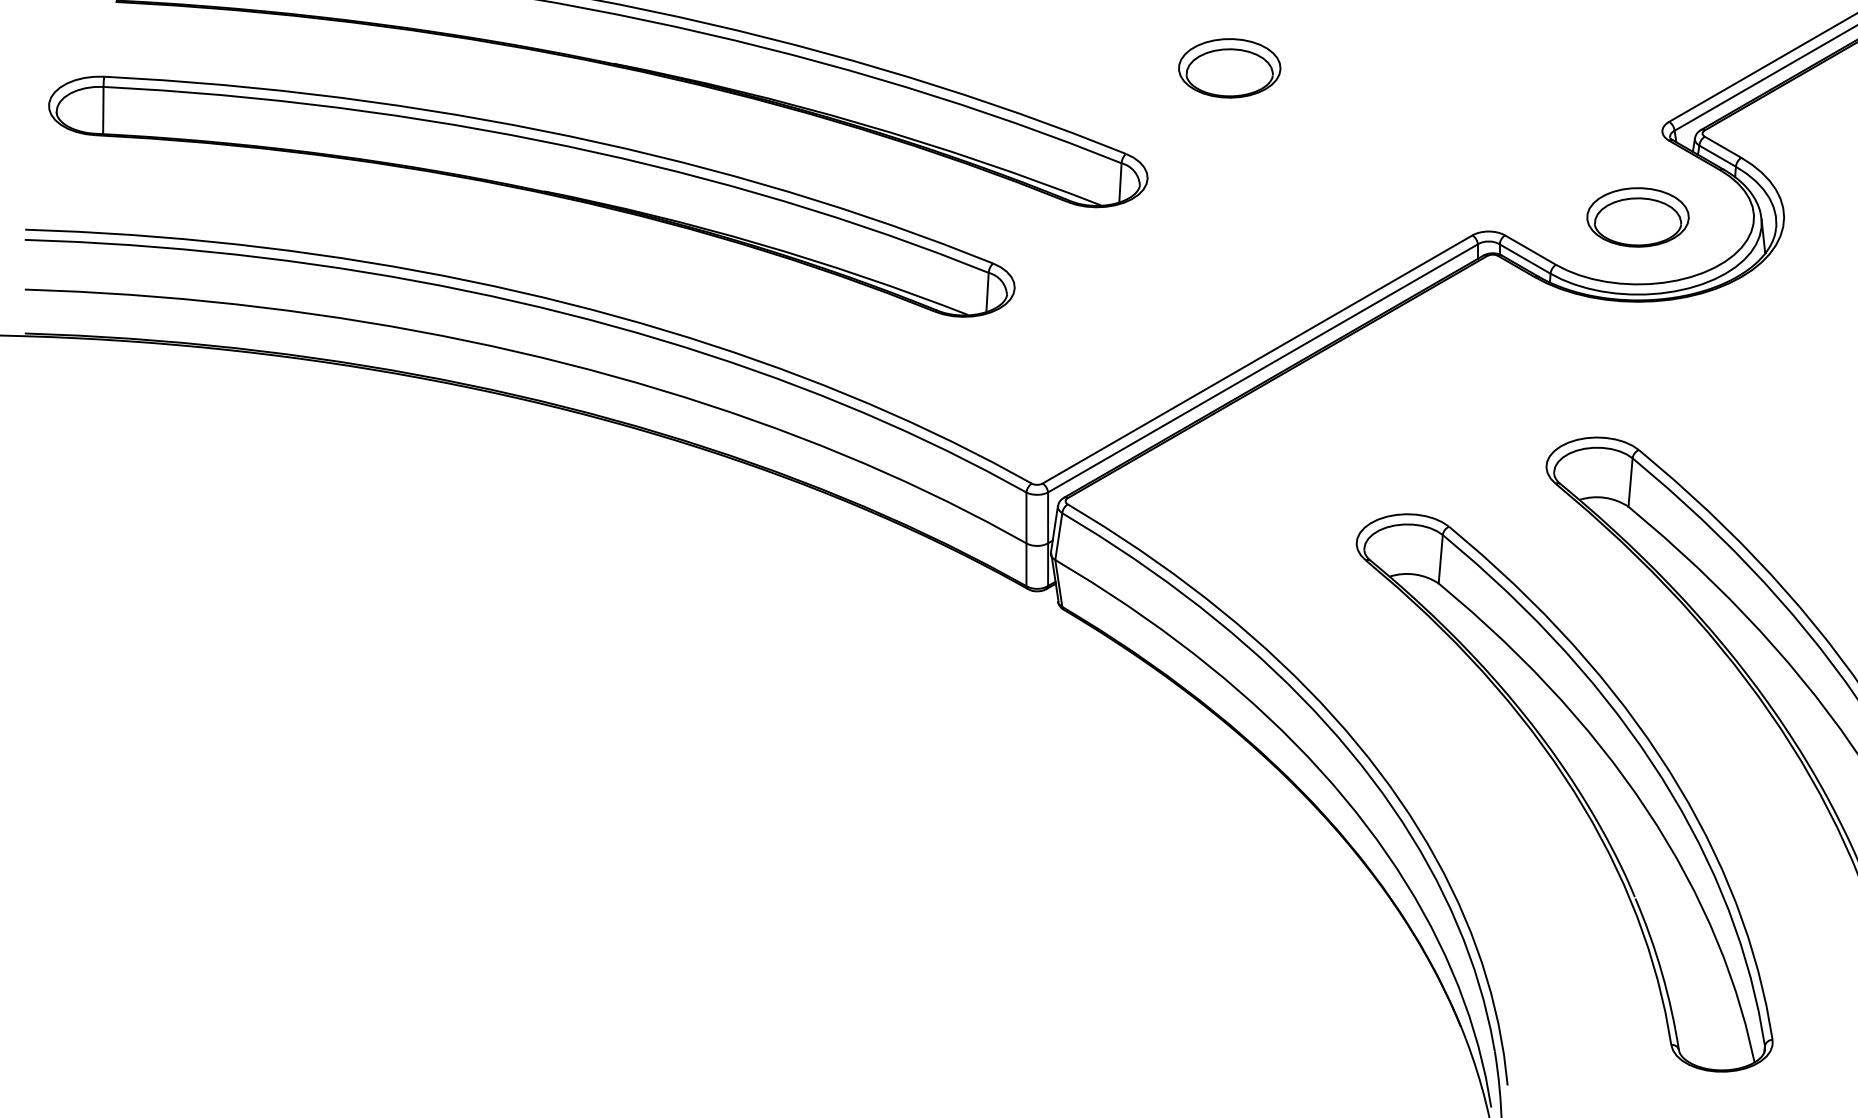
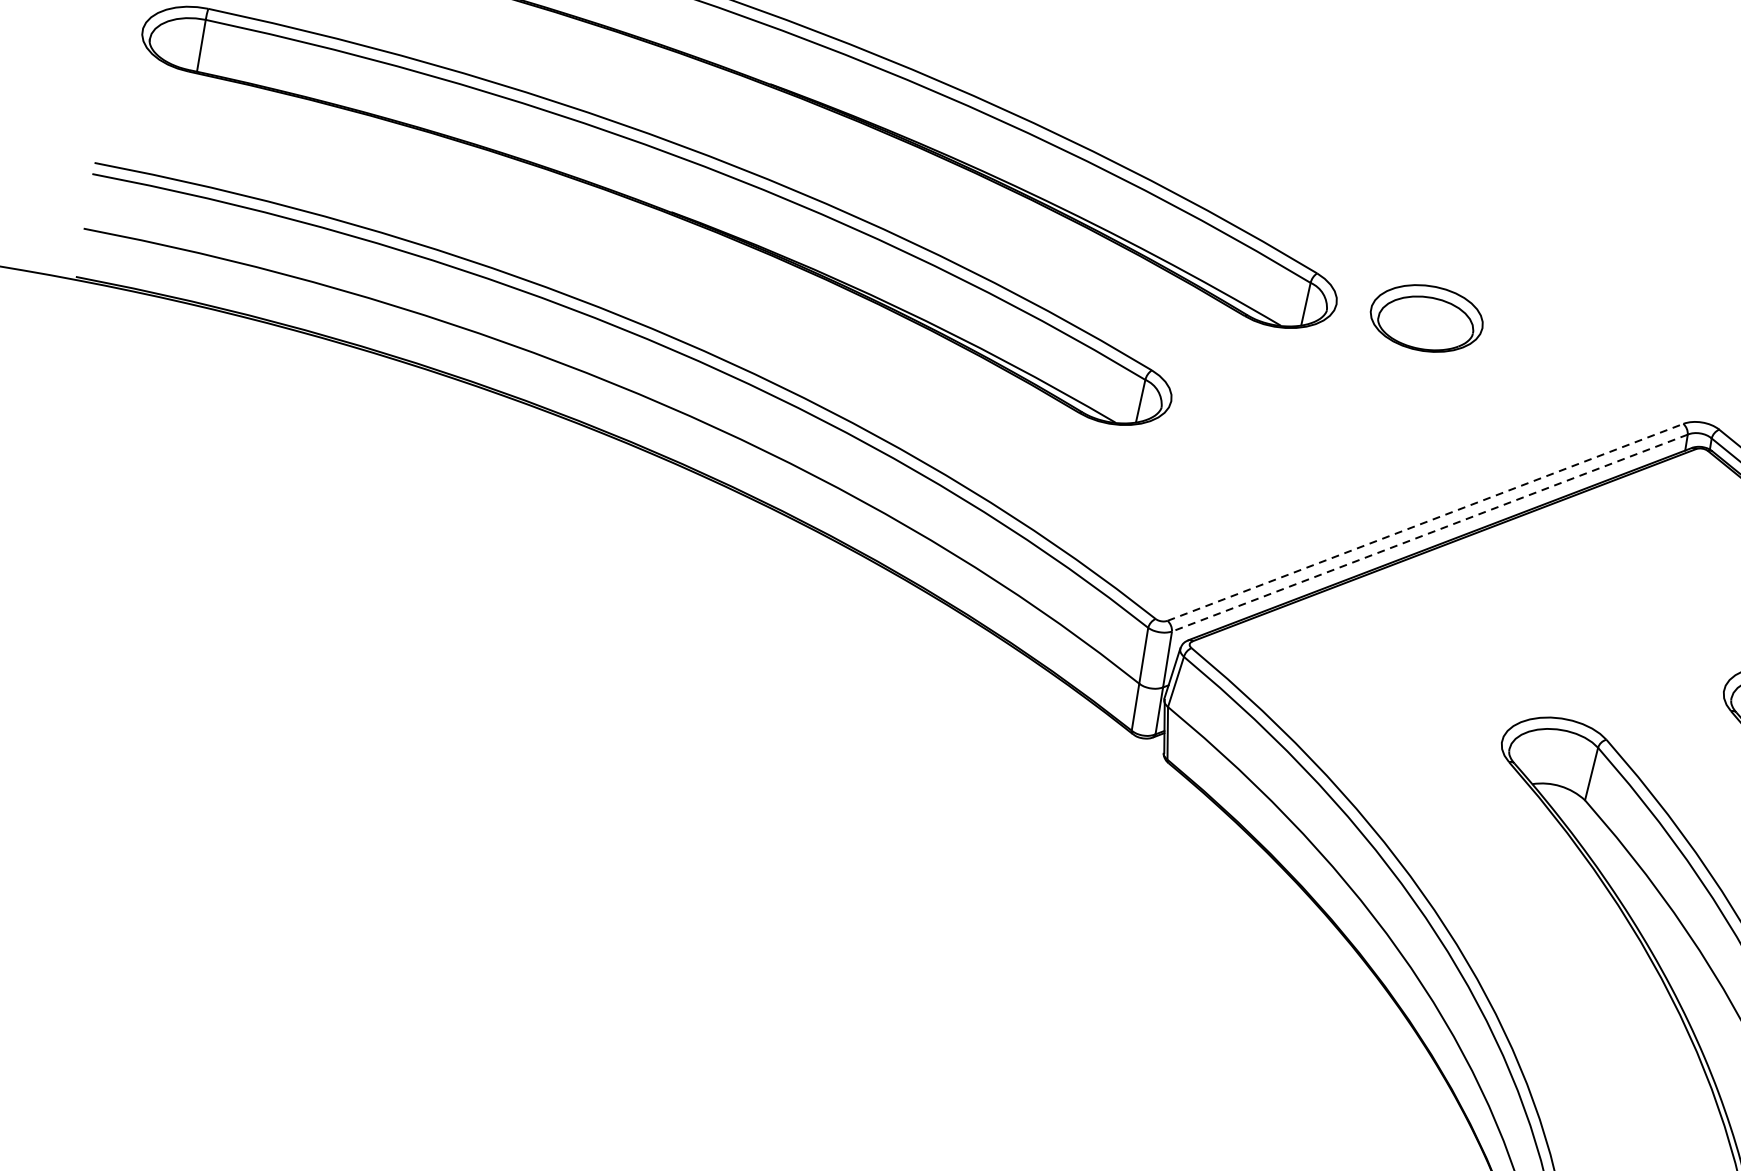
part: (1229, 68) -> (1426, 318), moved
line: (1257, 359) -> (1425, 522), solid -> dashed
line: (1262, 368) -> (1429, 533), solid -> dashed

